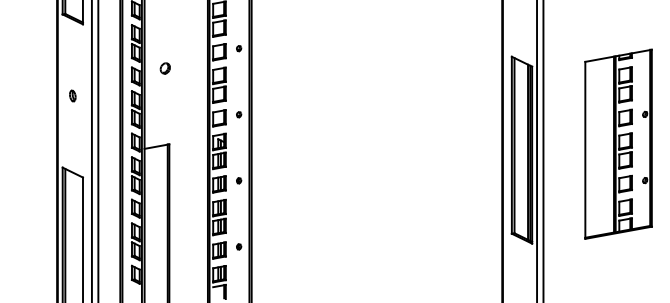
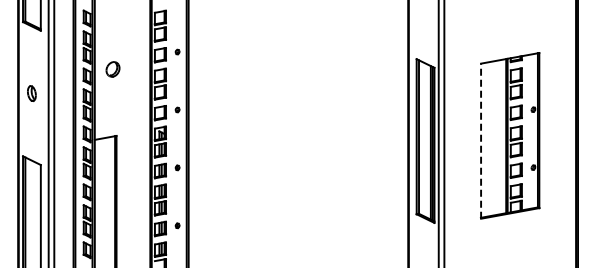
part: (164, 68) -> (112, 69), size x1.6
part: (72, 95) -> (31, 93), size x1.6
line: (585, 150) -> (481, 141), solid -> dashed

